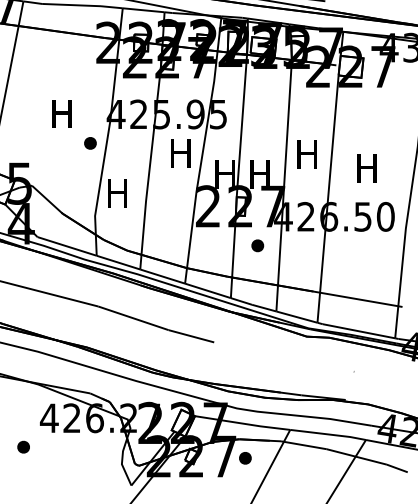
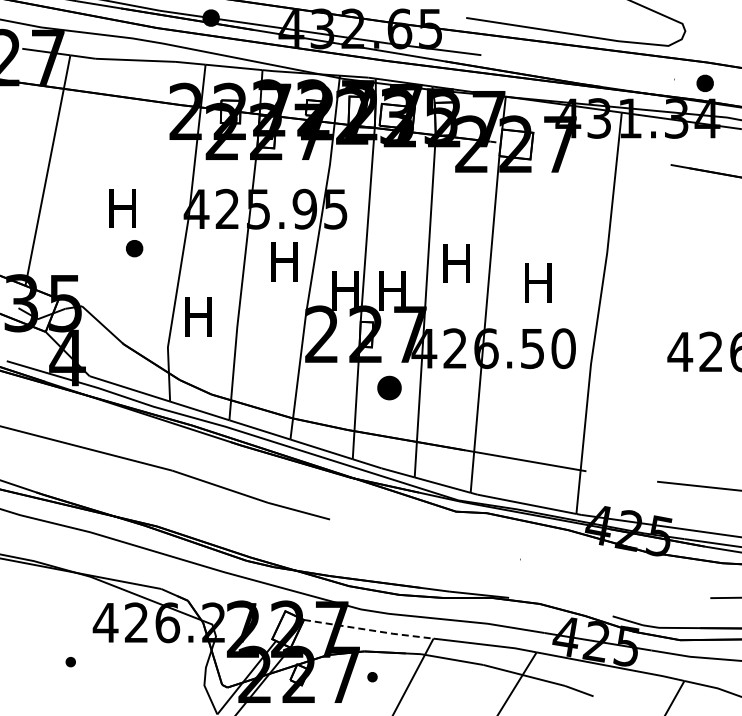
part: (90, 143) -> (134, 248), moved
part: (257, 245) -> (388, 387), size x1.4
line: (243, 423) -> (369, 630), solid -> dashed
part: (23, 446) -> (70, 661), size x0.6
part: (245, 457) -> (372, 676), size x0.6

